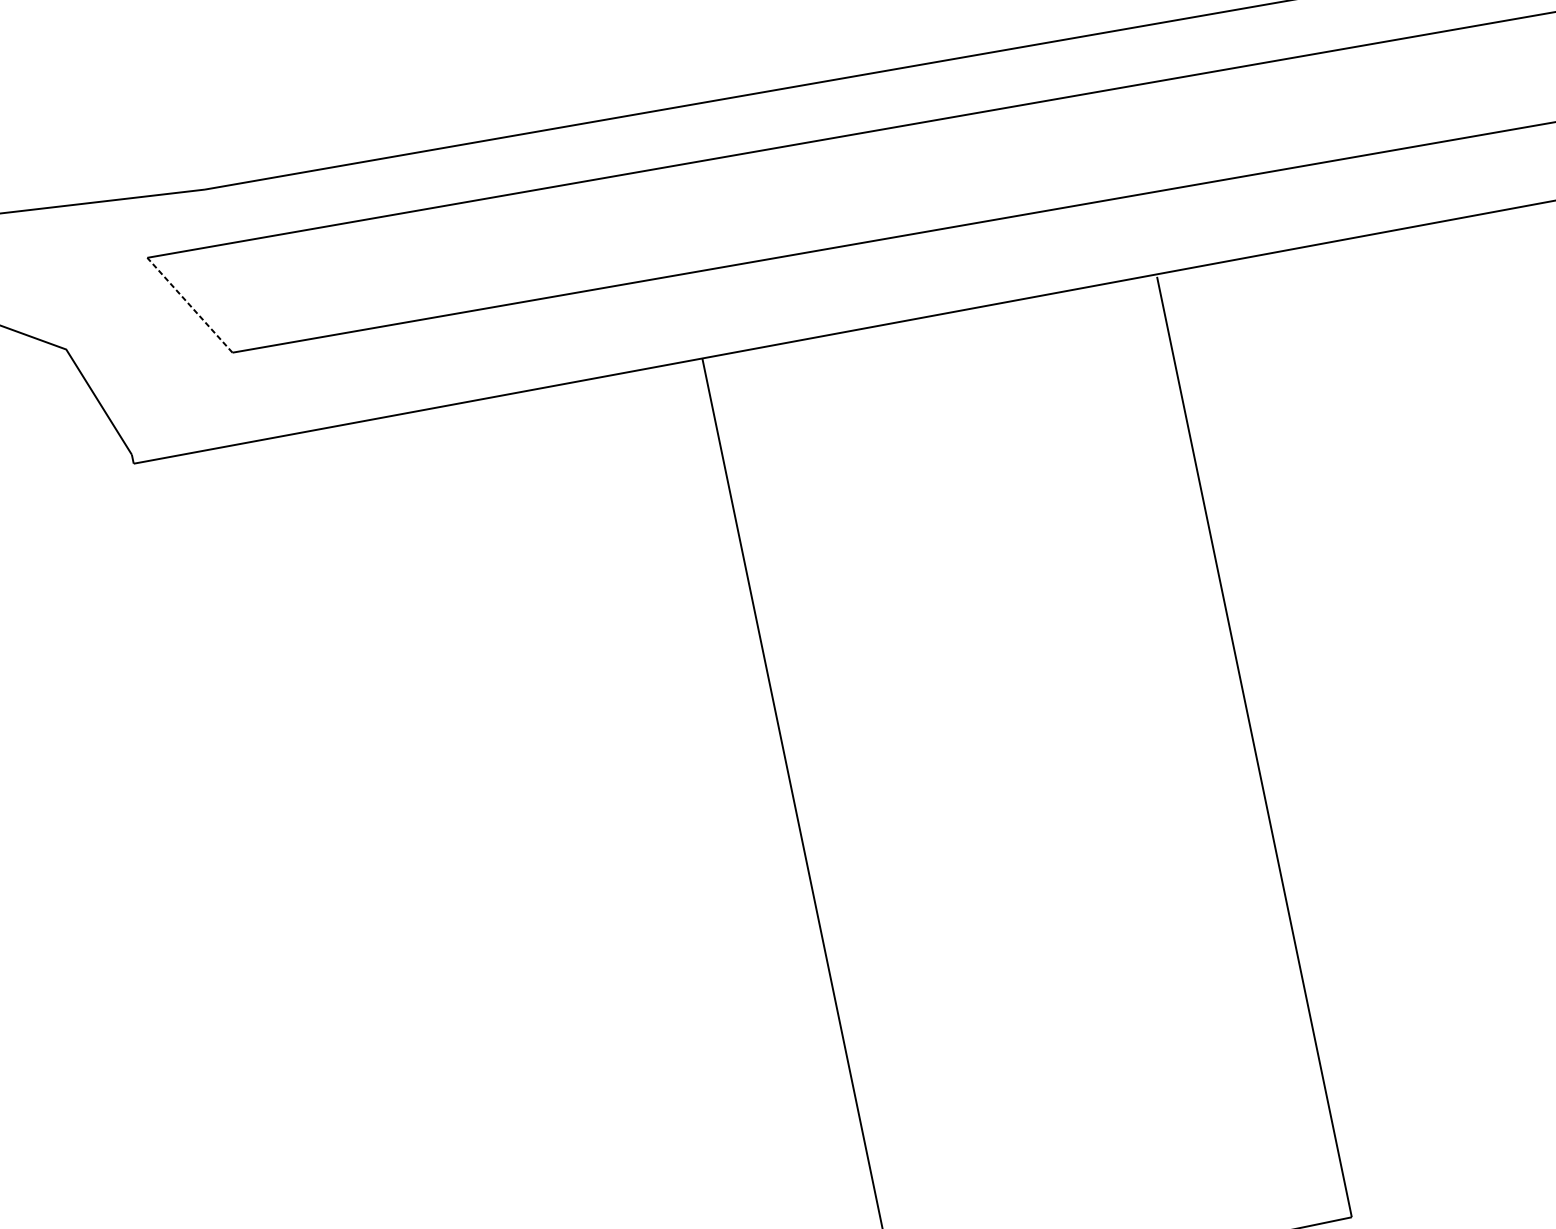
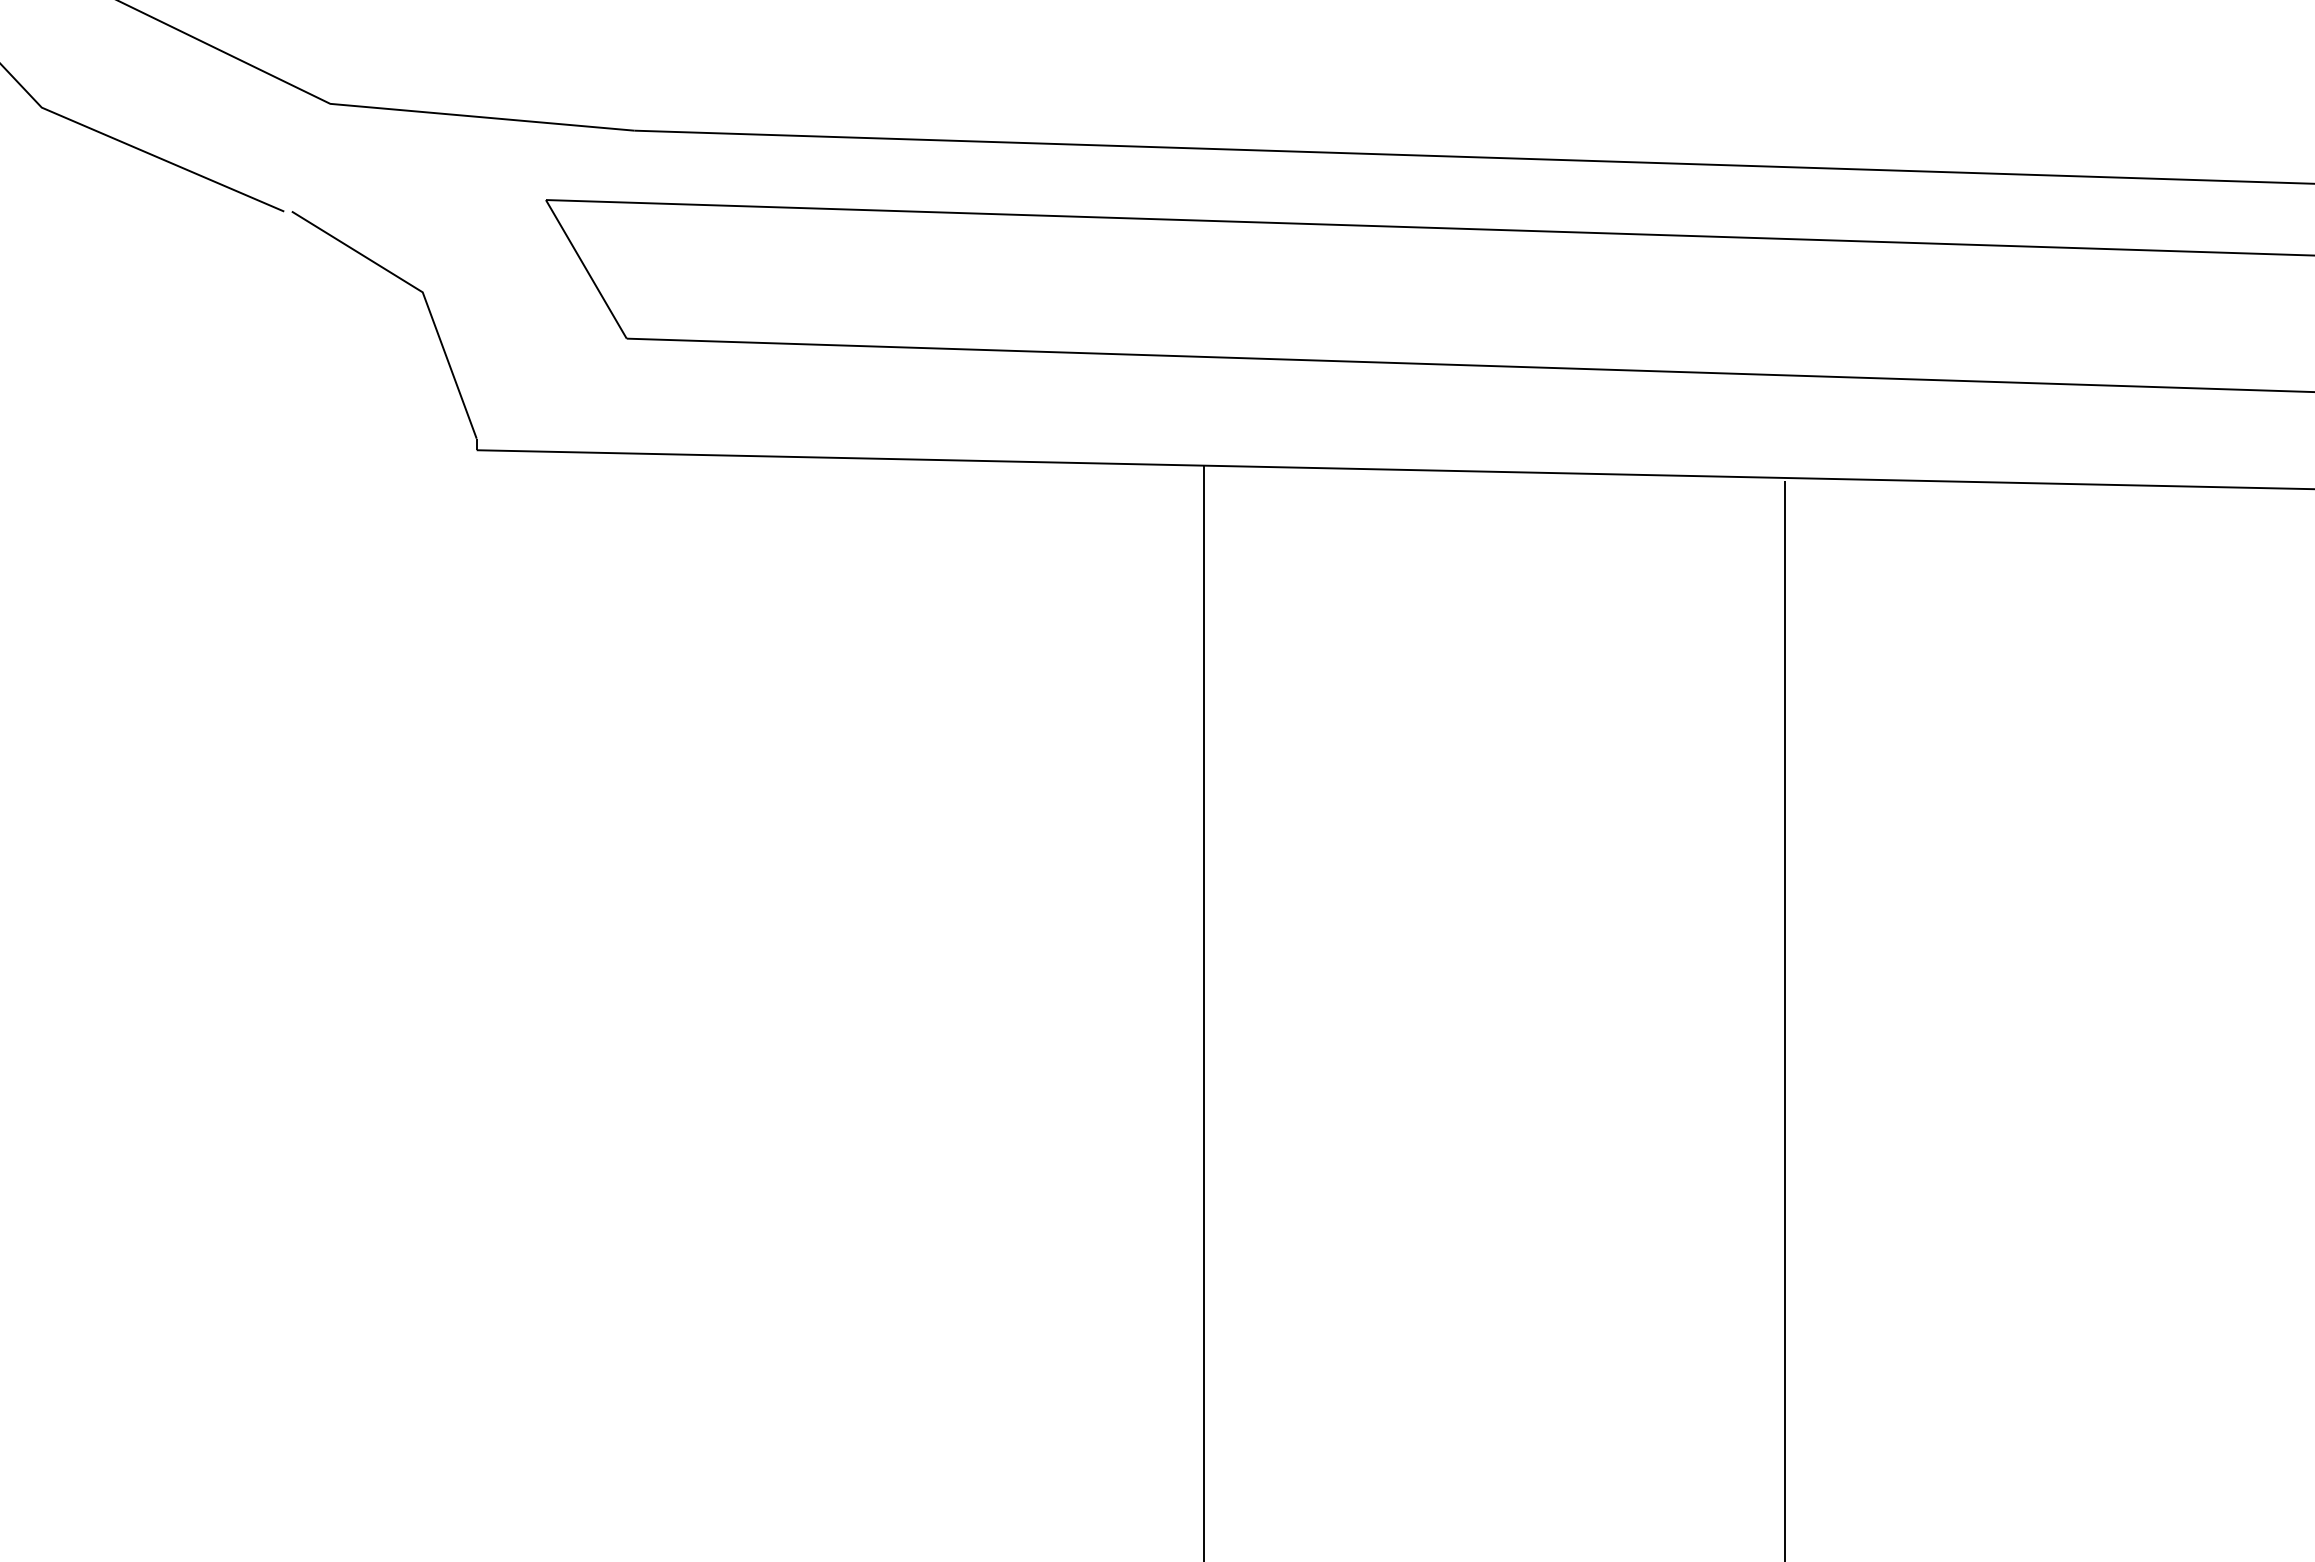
line: (189, 304) -> (586, 268), dashed -> solid

